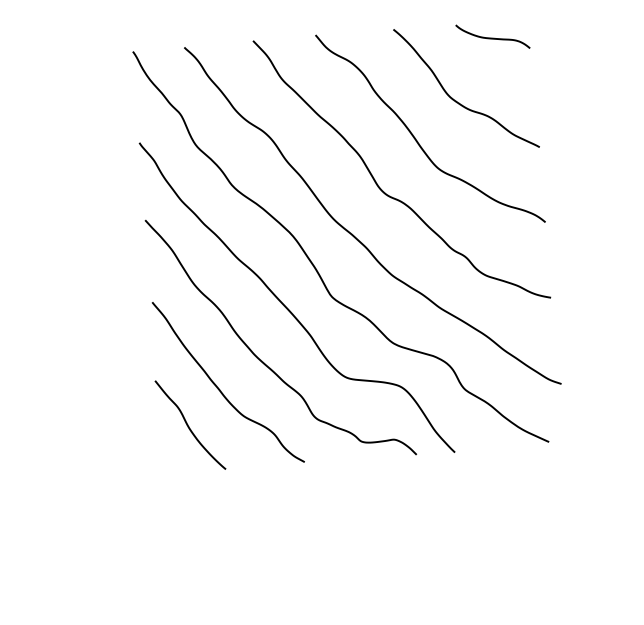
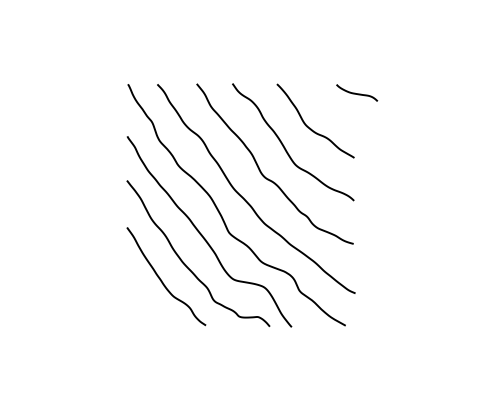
curve: (493, 37) -> (357, 93), moved
curve: (189, 425) -> (142, 299), removed

